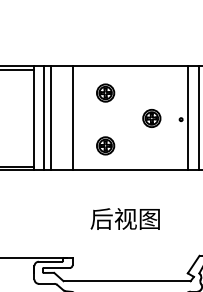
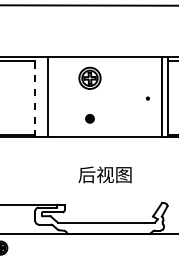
part: (104, 92) -> (89, 77), size x1.6
line: (34, 118) -> (35, 97), solid -> dashed
line: (43, 118) -> (42, 97), removed
line: (72, 118) -> (64, 97), removed
part: (150, 118) -> (124, 97), removed
line: (188, 118) -> (153, 97), removed
part: (104, 145) -> (89, 118), size x0.6

